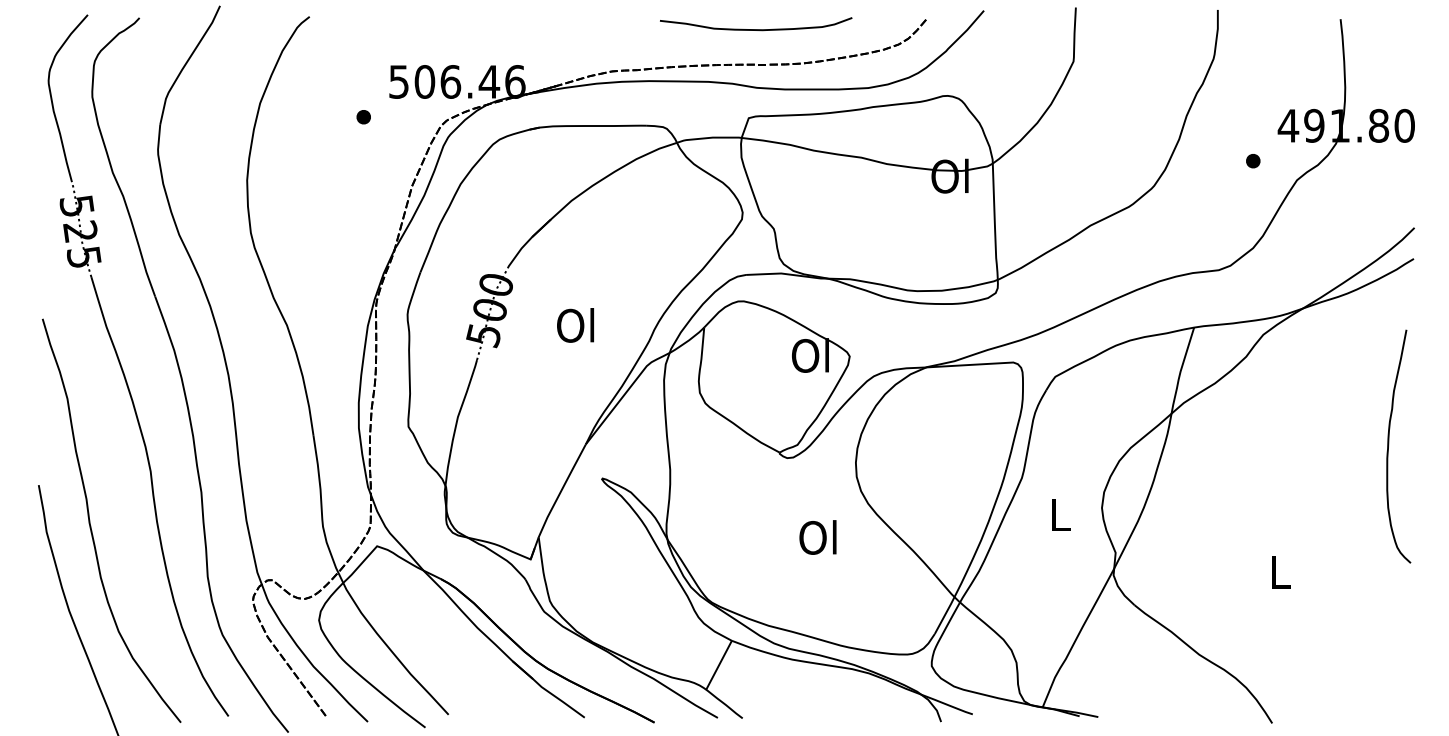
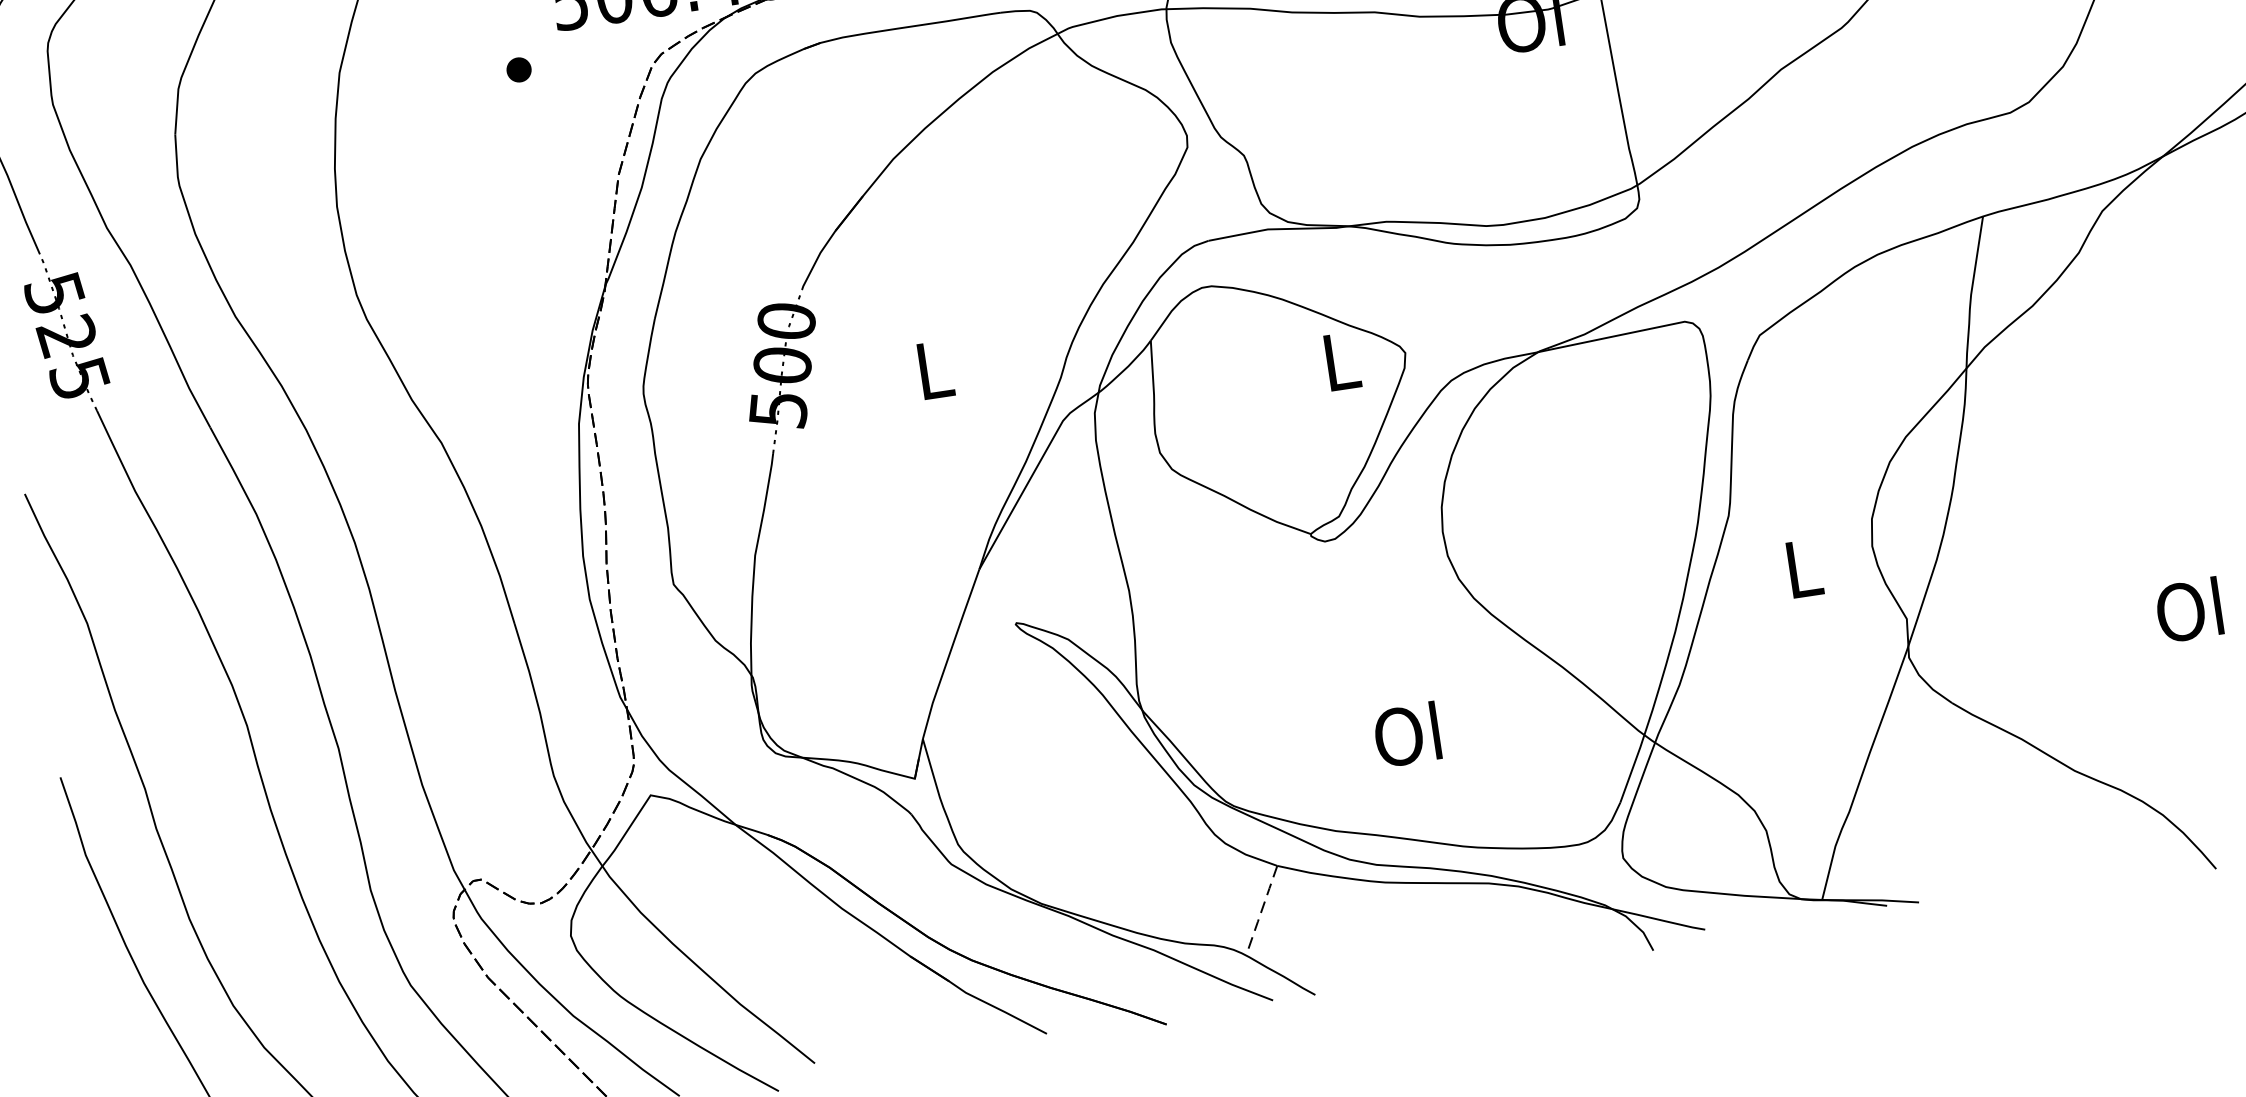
text: (575, 325) -> (931, 369), Ol -> L
text: (810, 355) -> (1338, 361), Ol -> L
text: (817, 537) -> (1406, 734), moved
text: (1278, 571) -> (2188, 609), L -> Ol
line: (719, 665) -> (1262, 910), solid -> dashed

